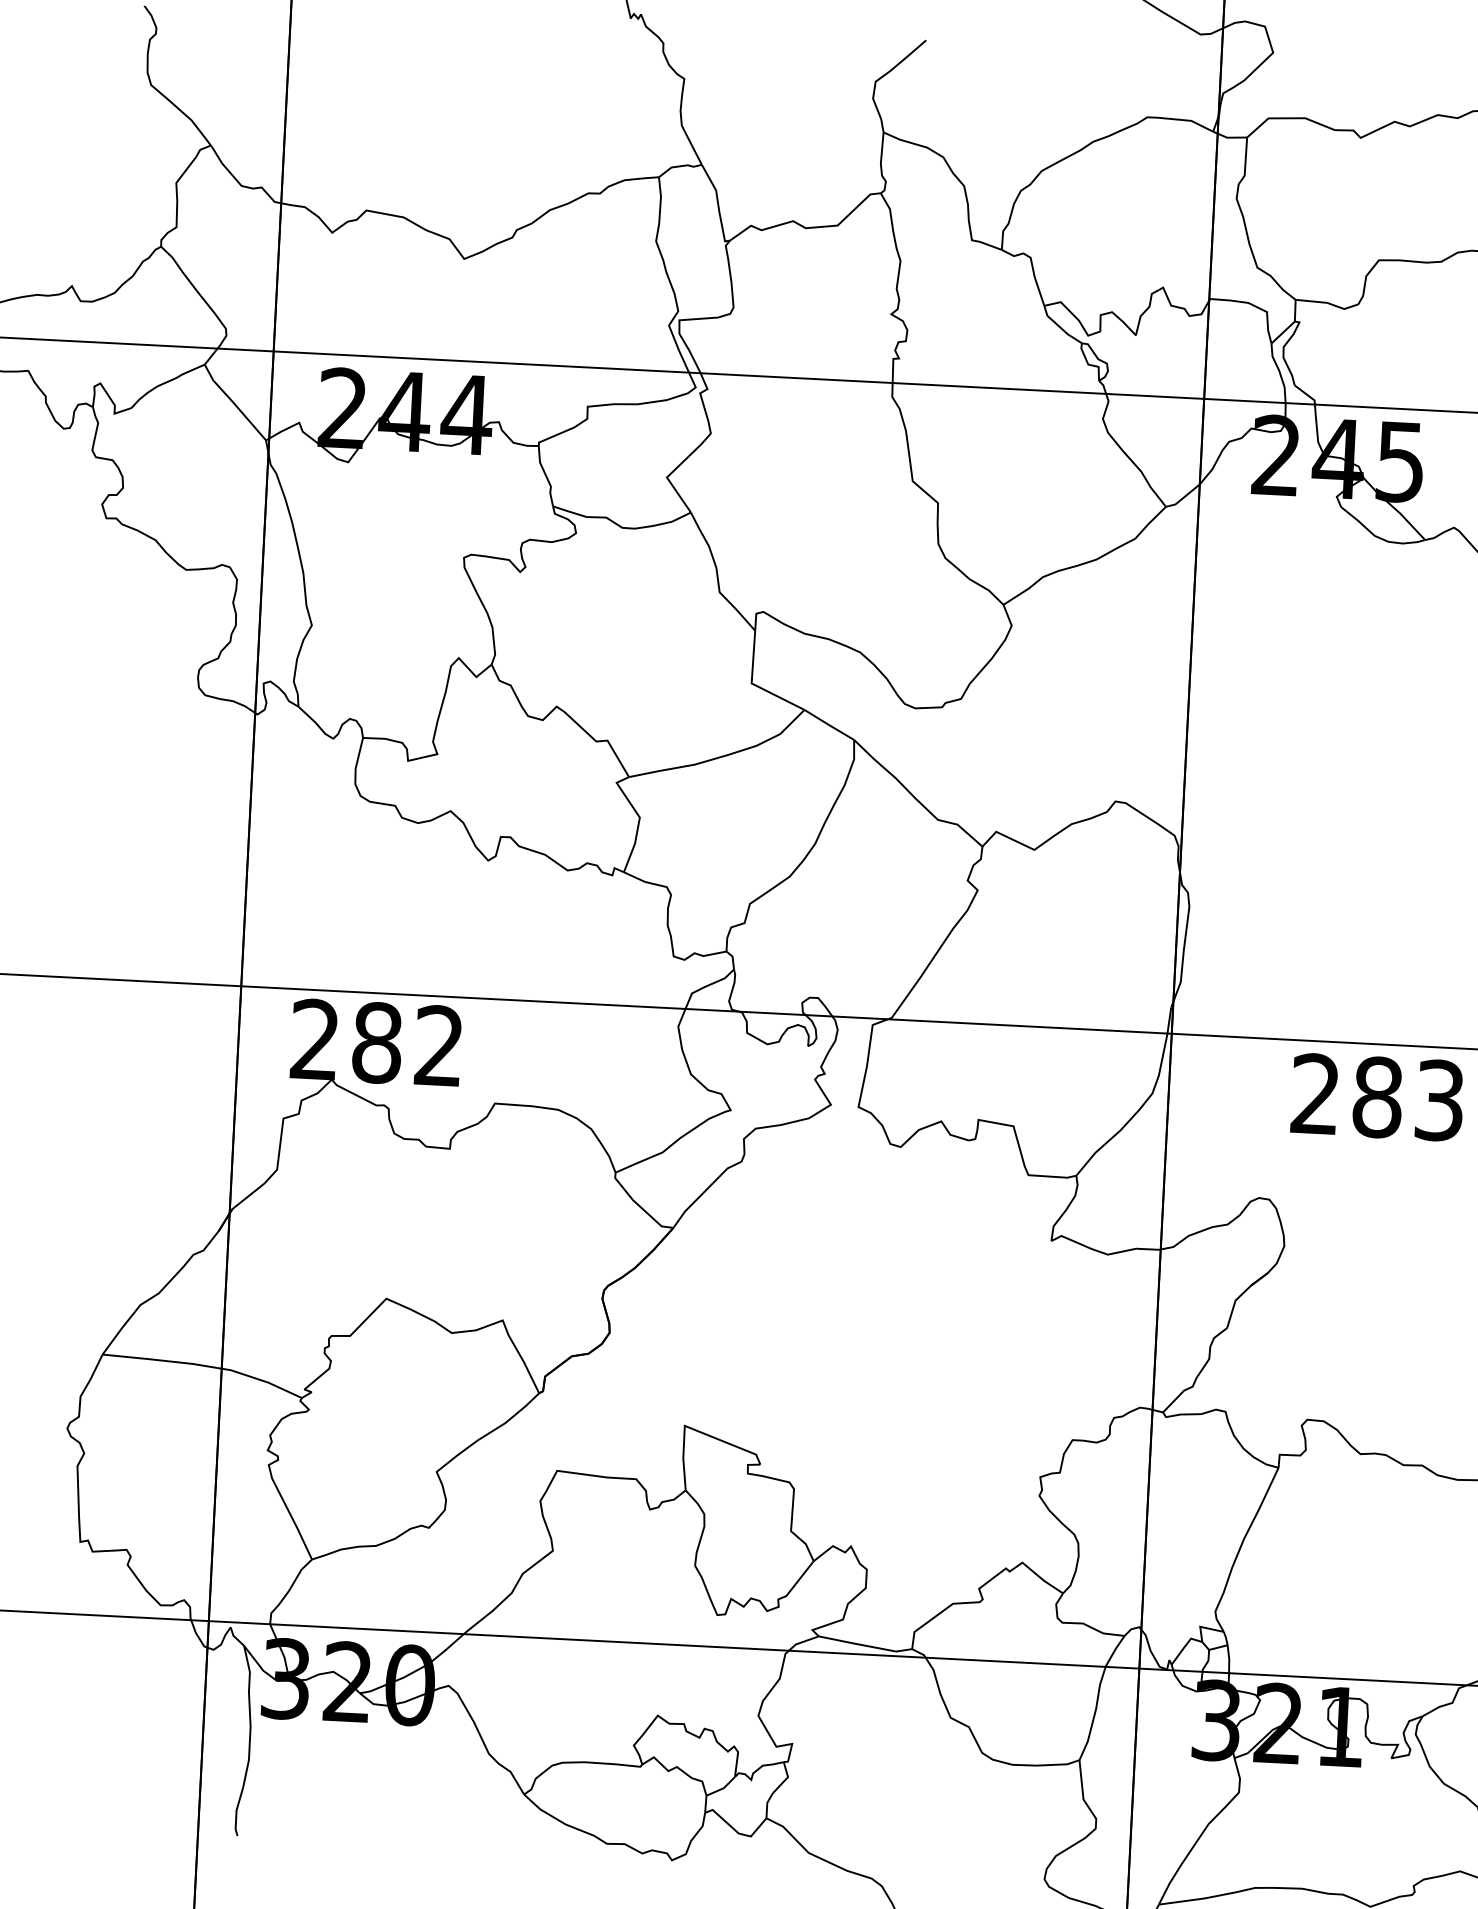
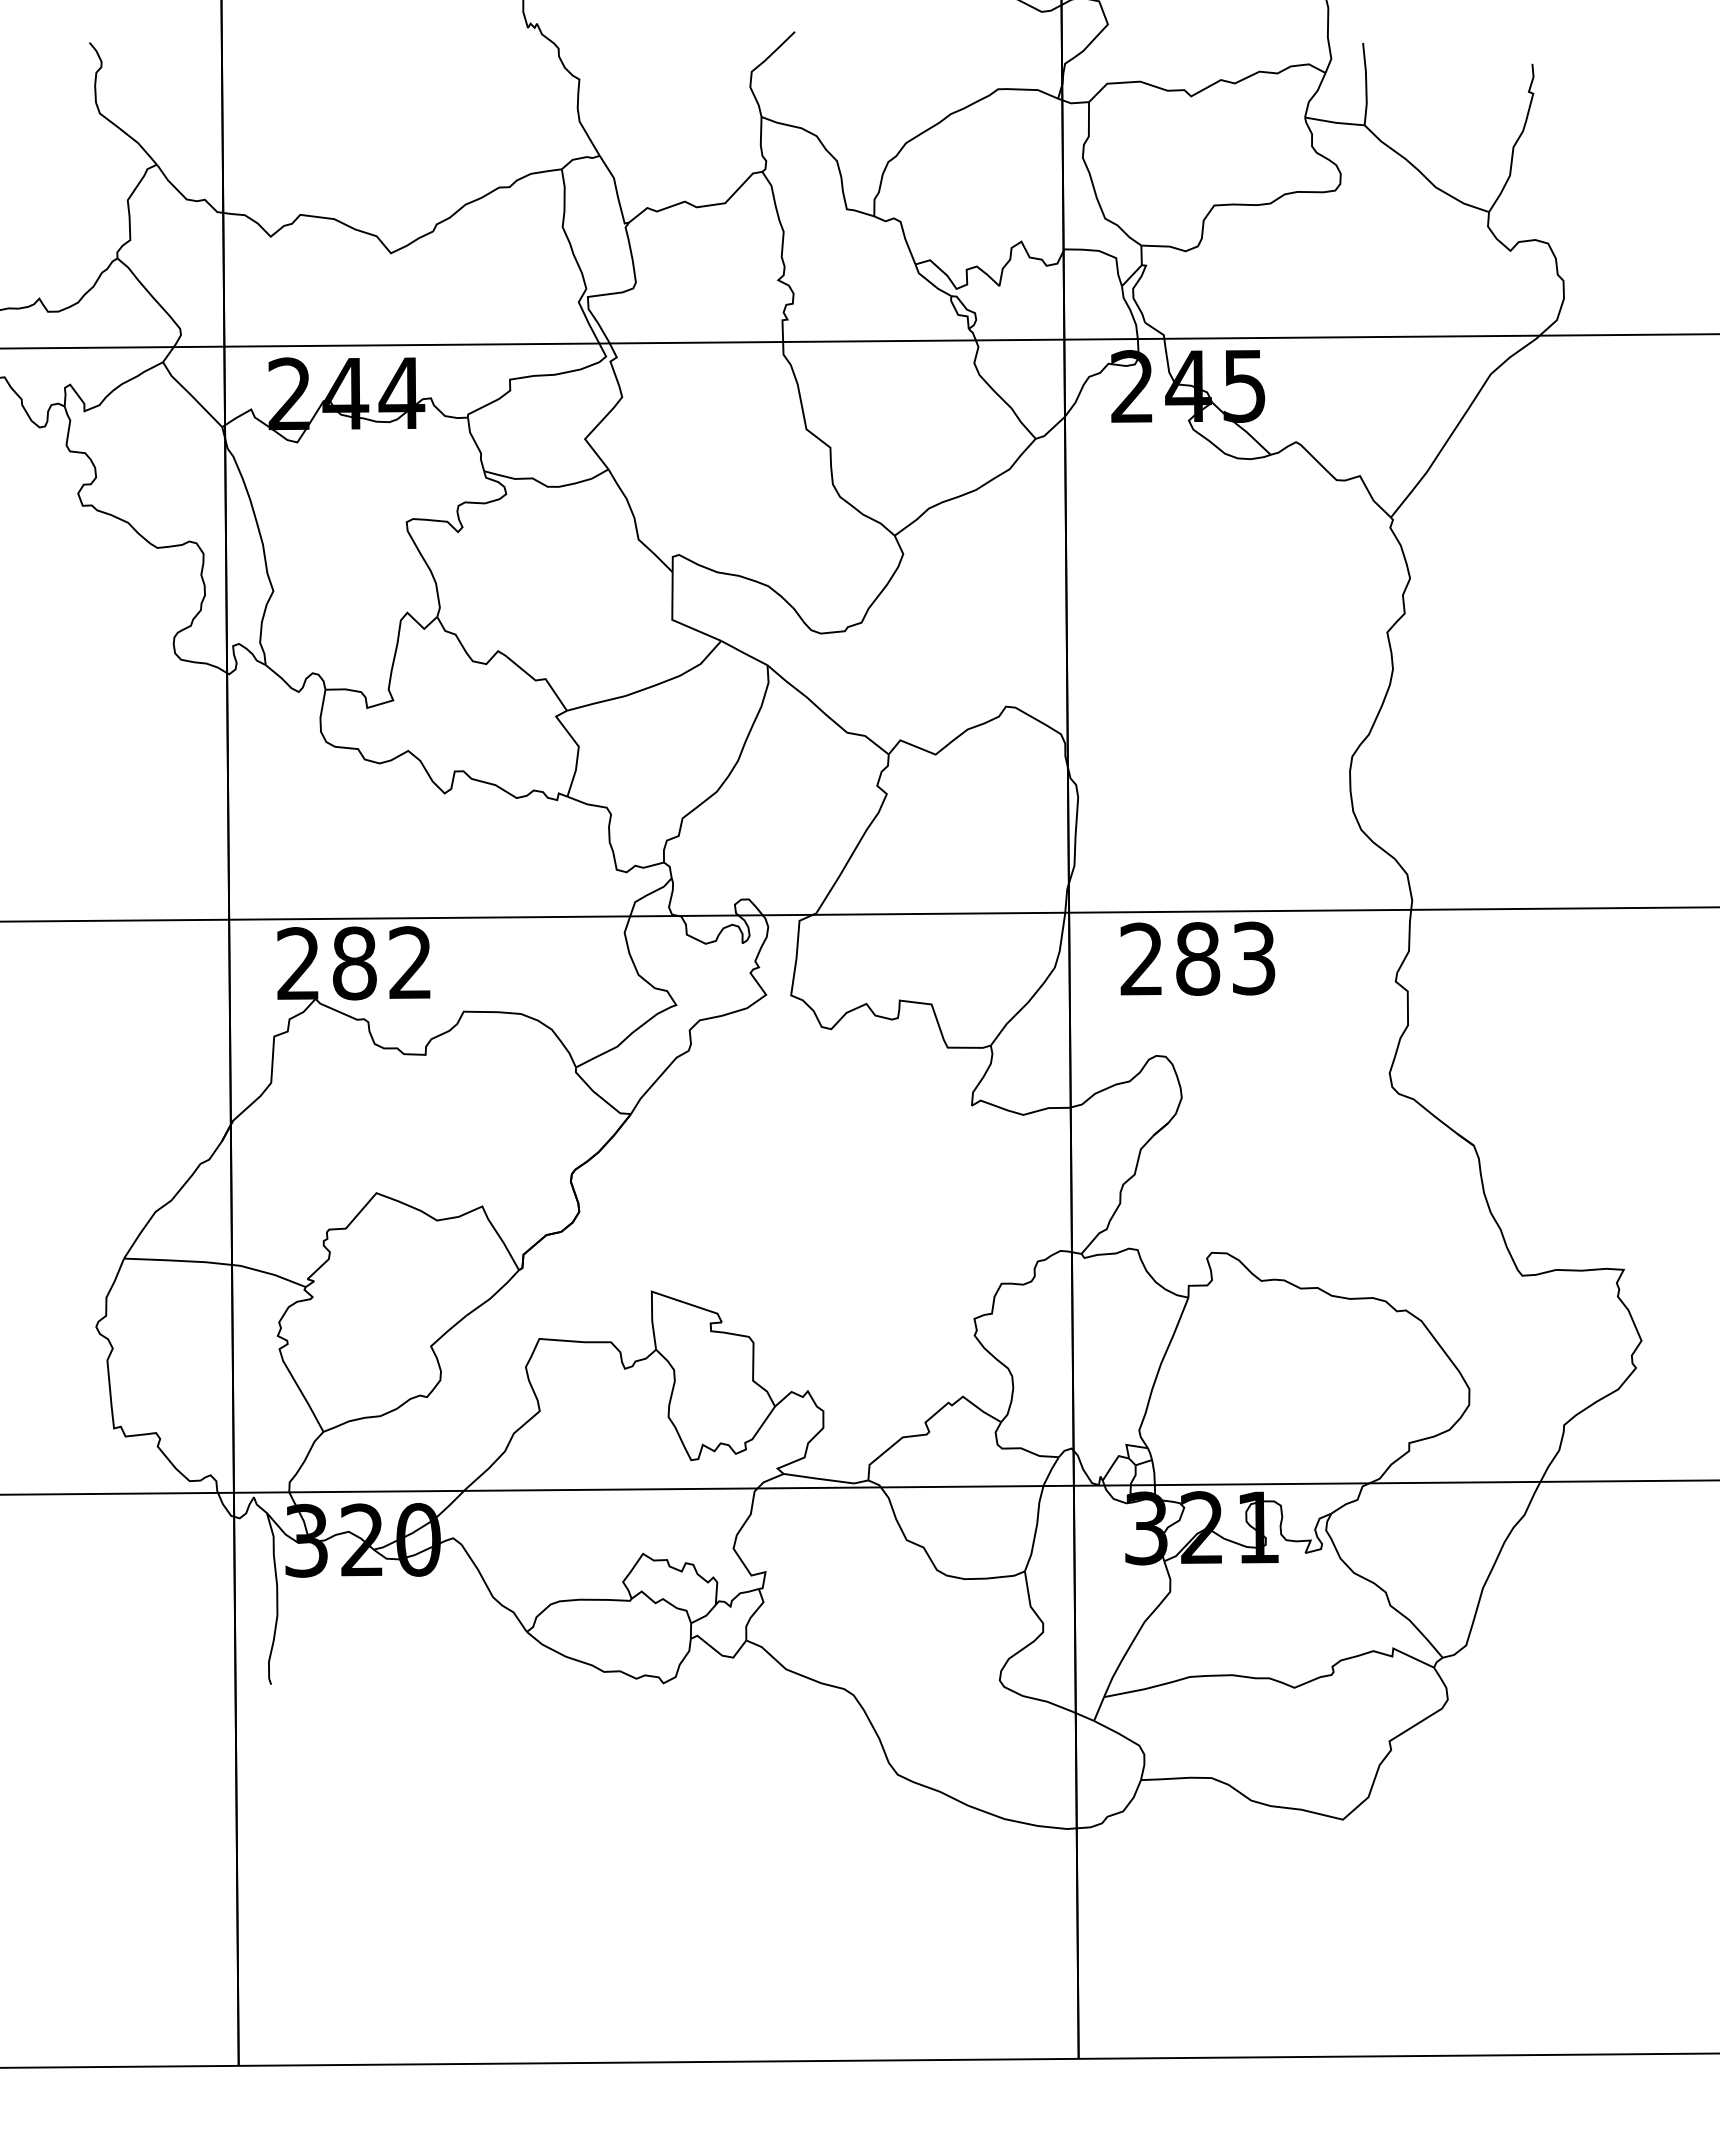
text: (1377, 1096) -> (1197, 958), moved

